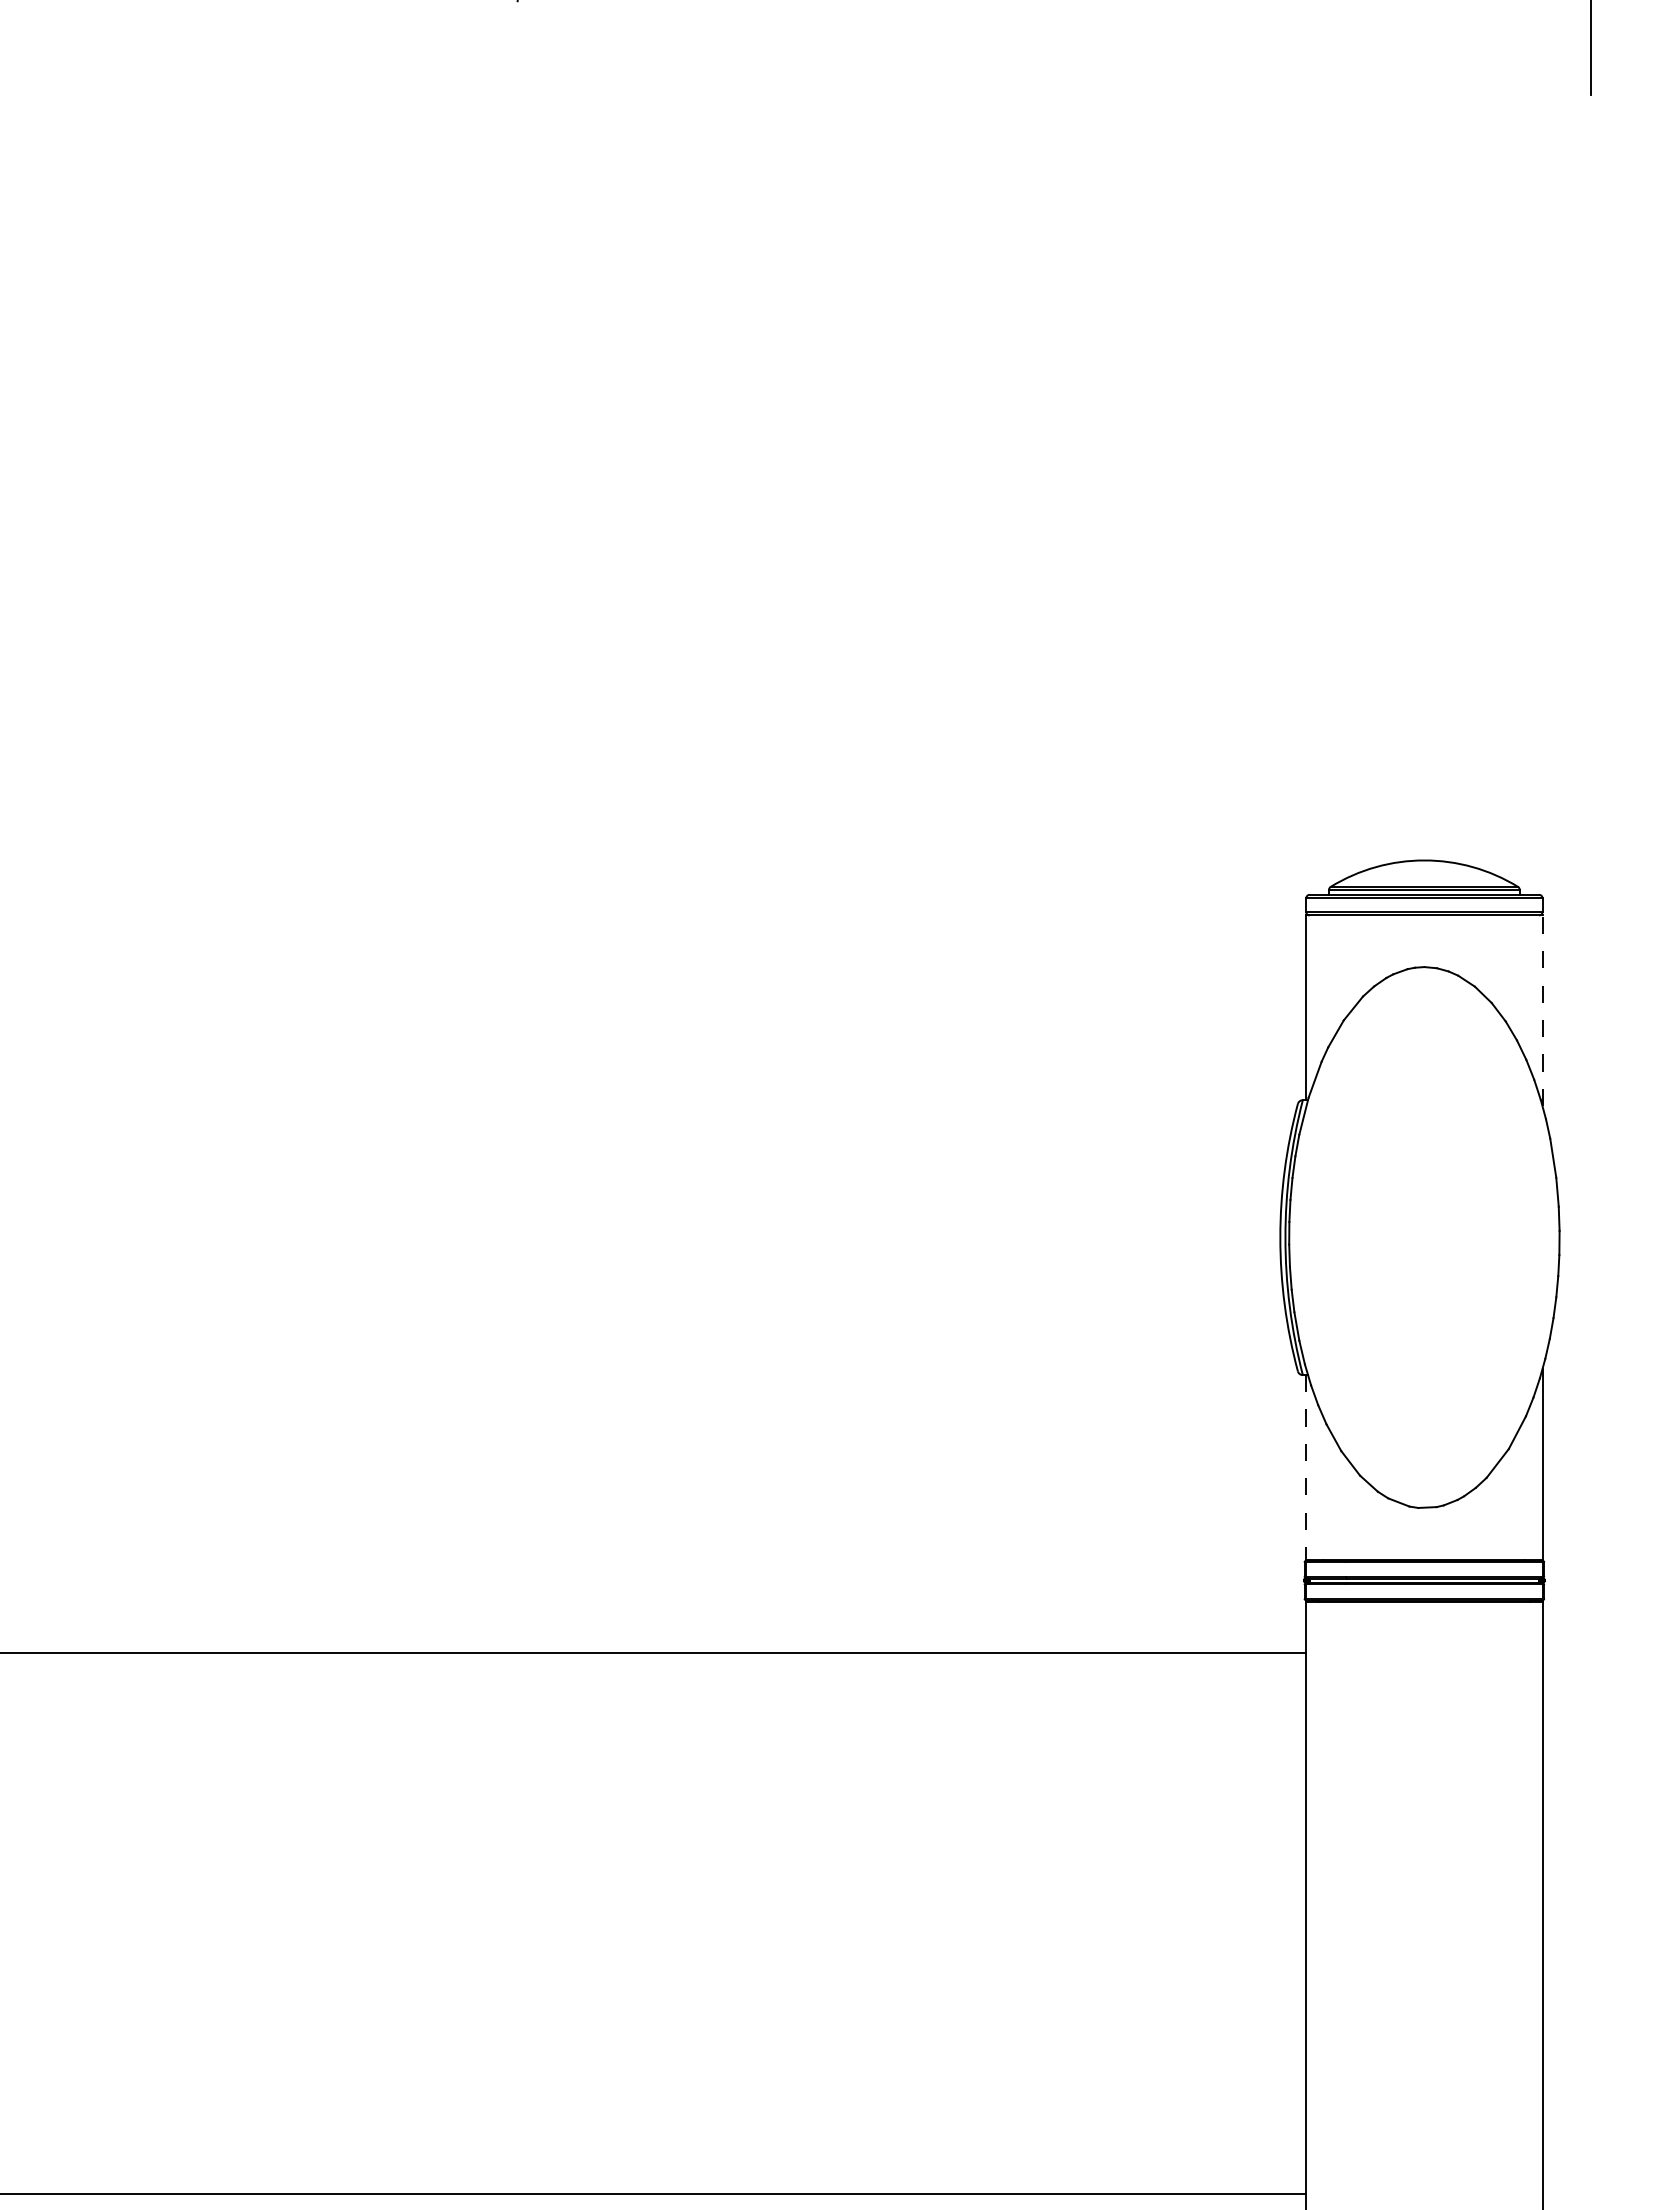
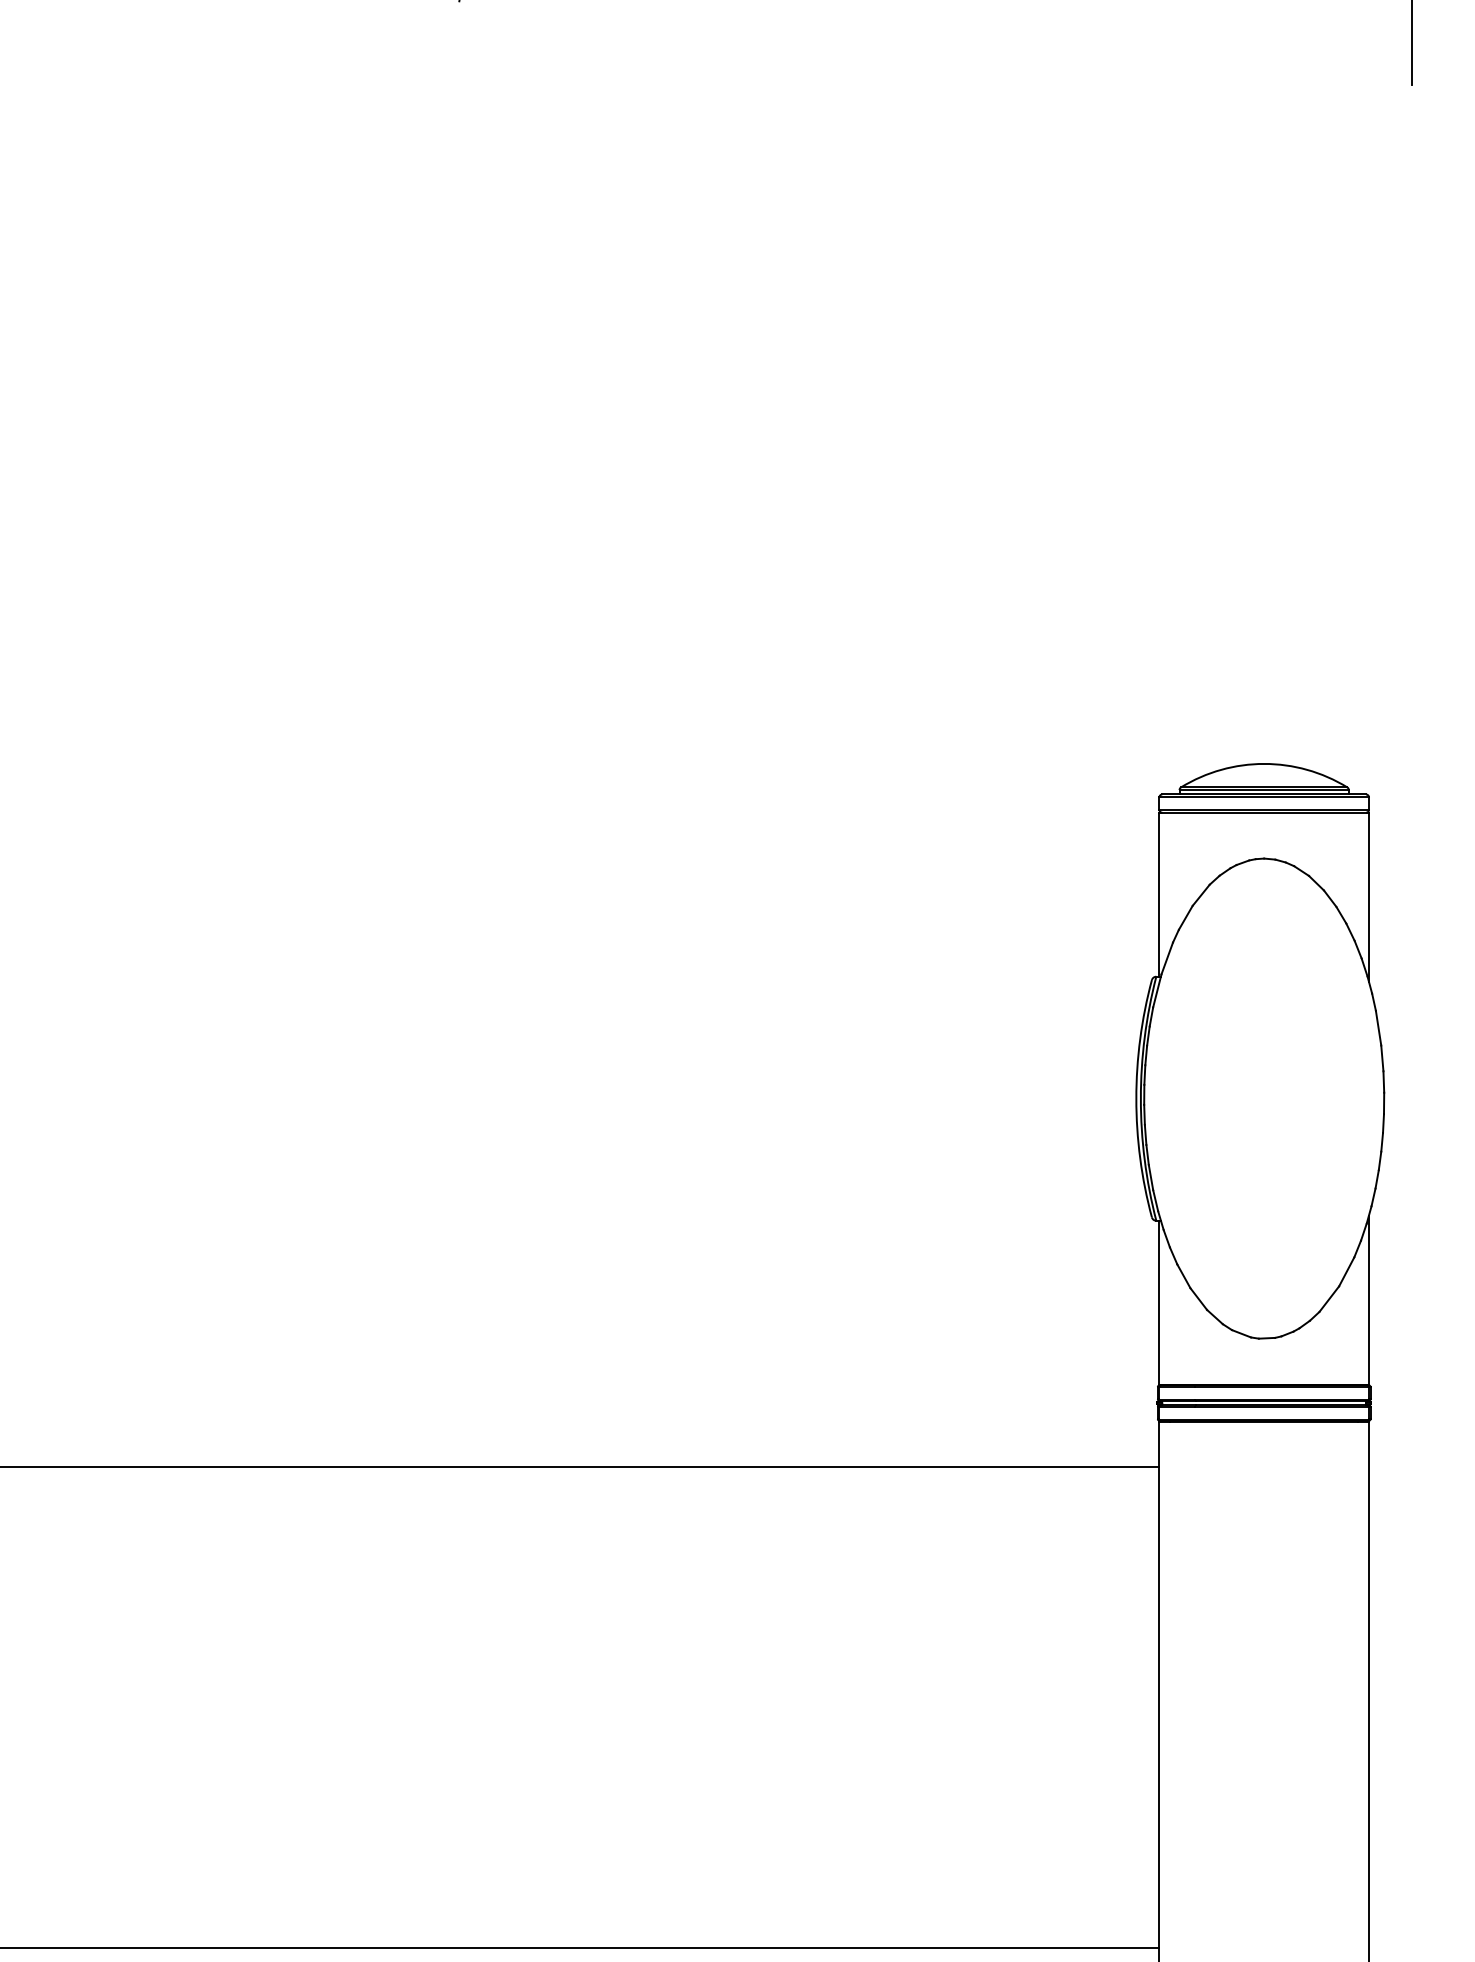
line: (1542, 1010) -> (1369, 897), dashed -> solid
line: (1306, 1467) -> (1159, 1302), dashed -> solid

